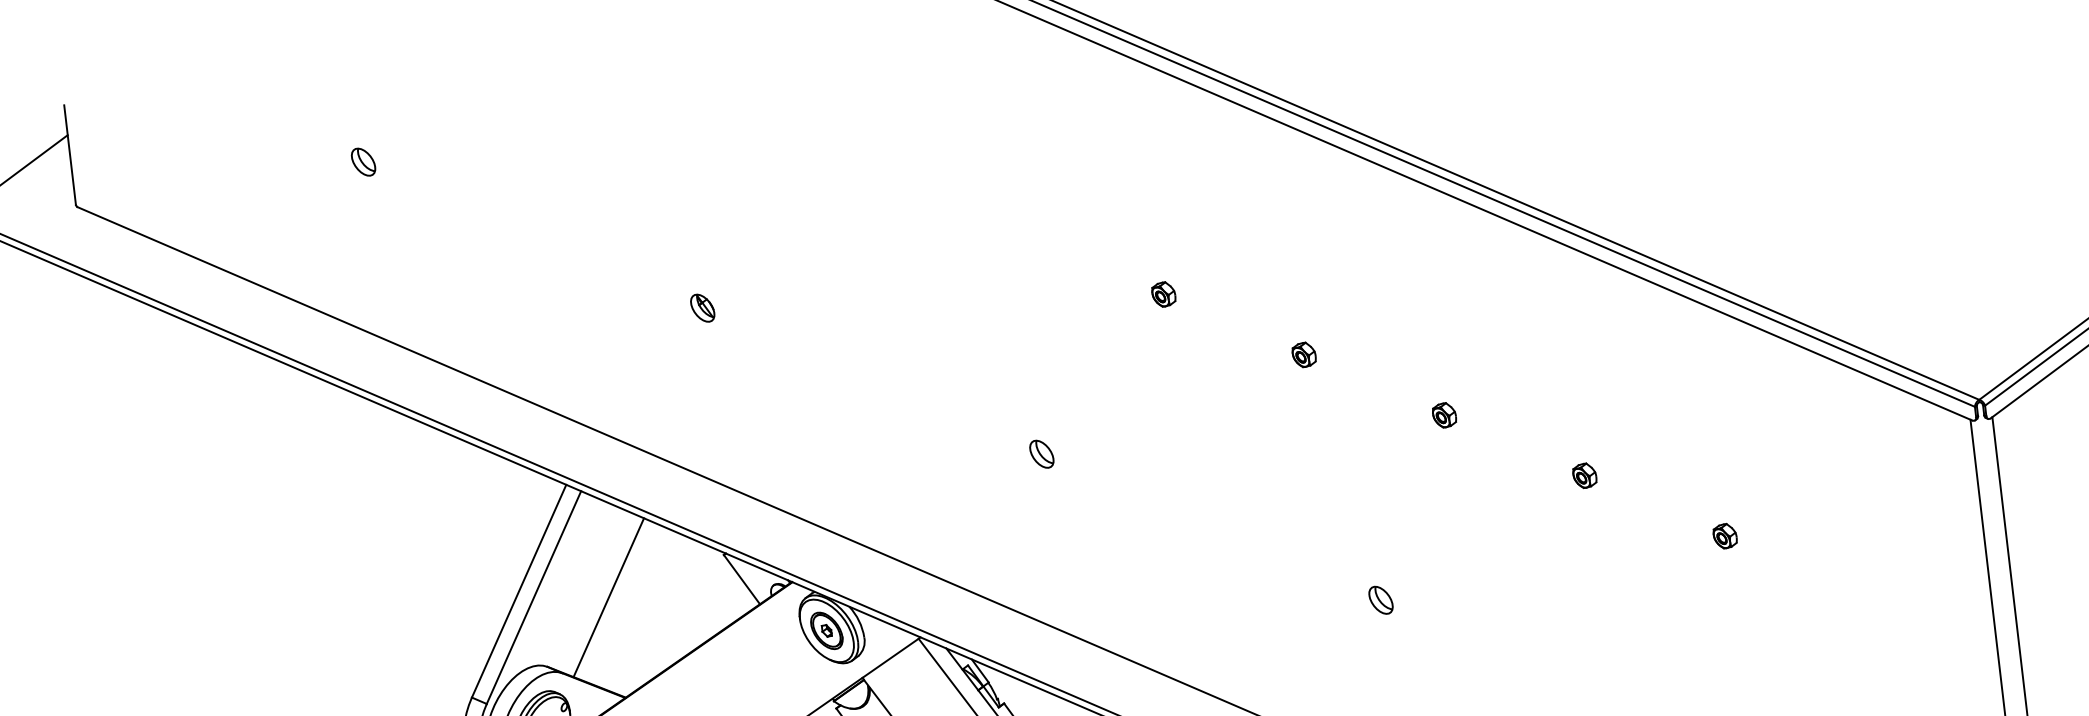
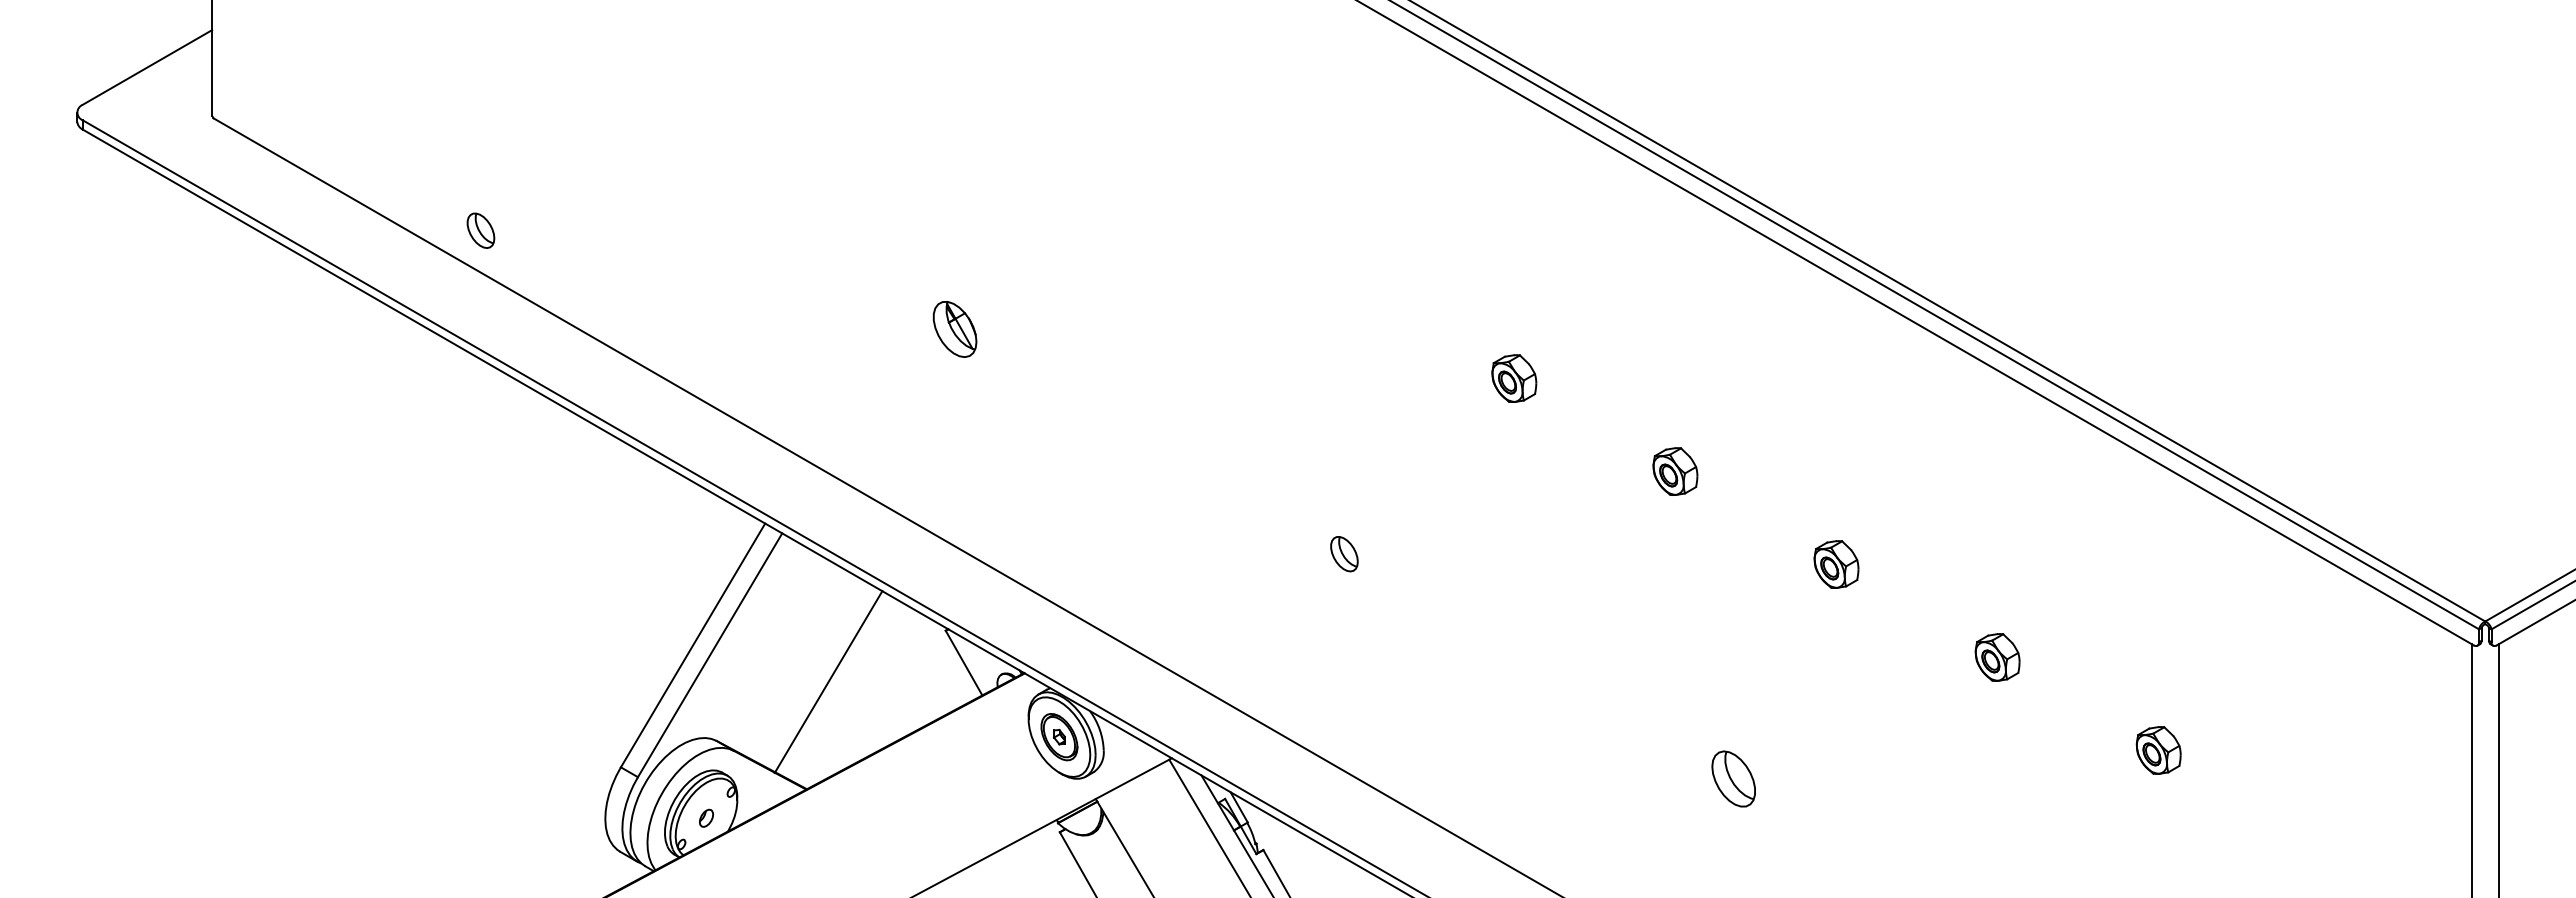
part: (363, 162) -> (480, 230), moved
part: (1163, 293) -> (1514, 377), size x1.6
part: (702, 308) -> (955, 329), size x1.6
part: (1304, 354) -> (1675, 470), size x1.6
part: (1444, 414) -> (1836, 563), size x1.6
part: (1584, 475) -> (1997, 656), size x1.6
part: (1724, 535) -> (2158, 749), size x1.6
line: (608, 598) -> (828, 682), moved
part: (1380, 600) -> (1733, 778), size x1.6

